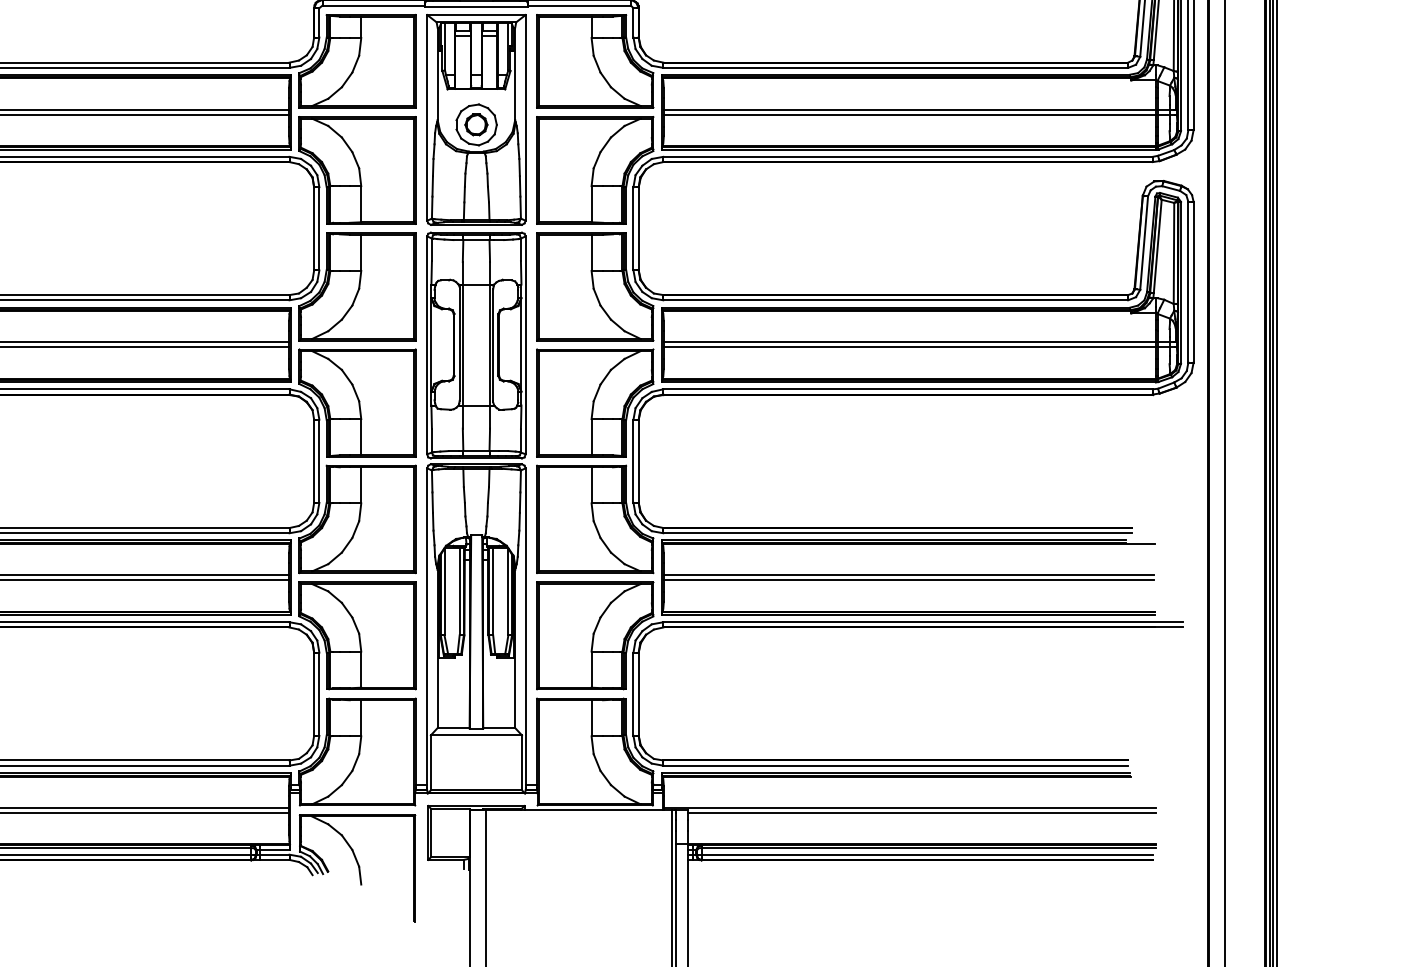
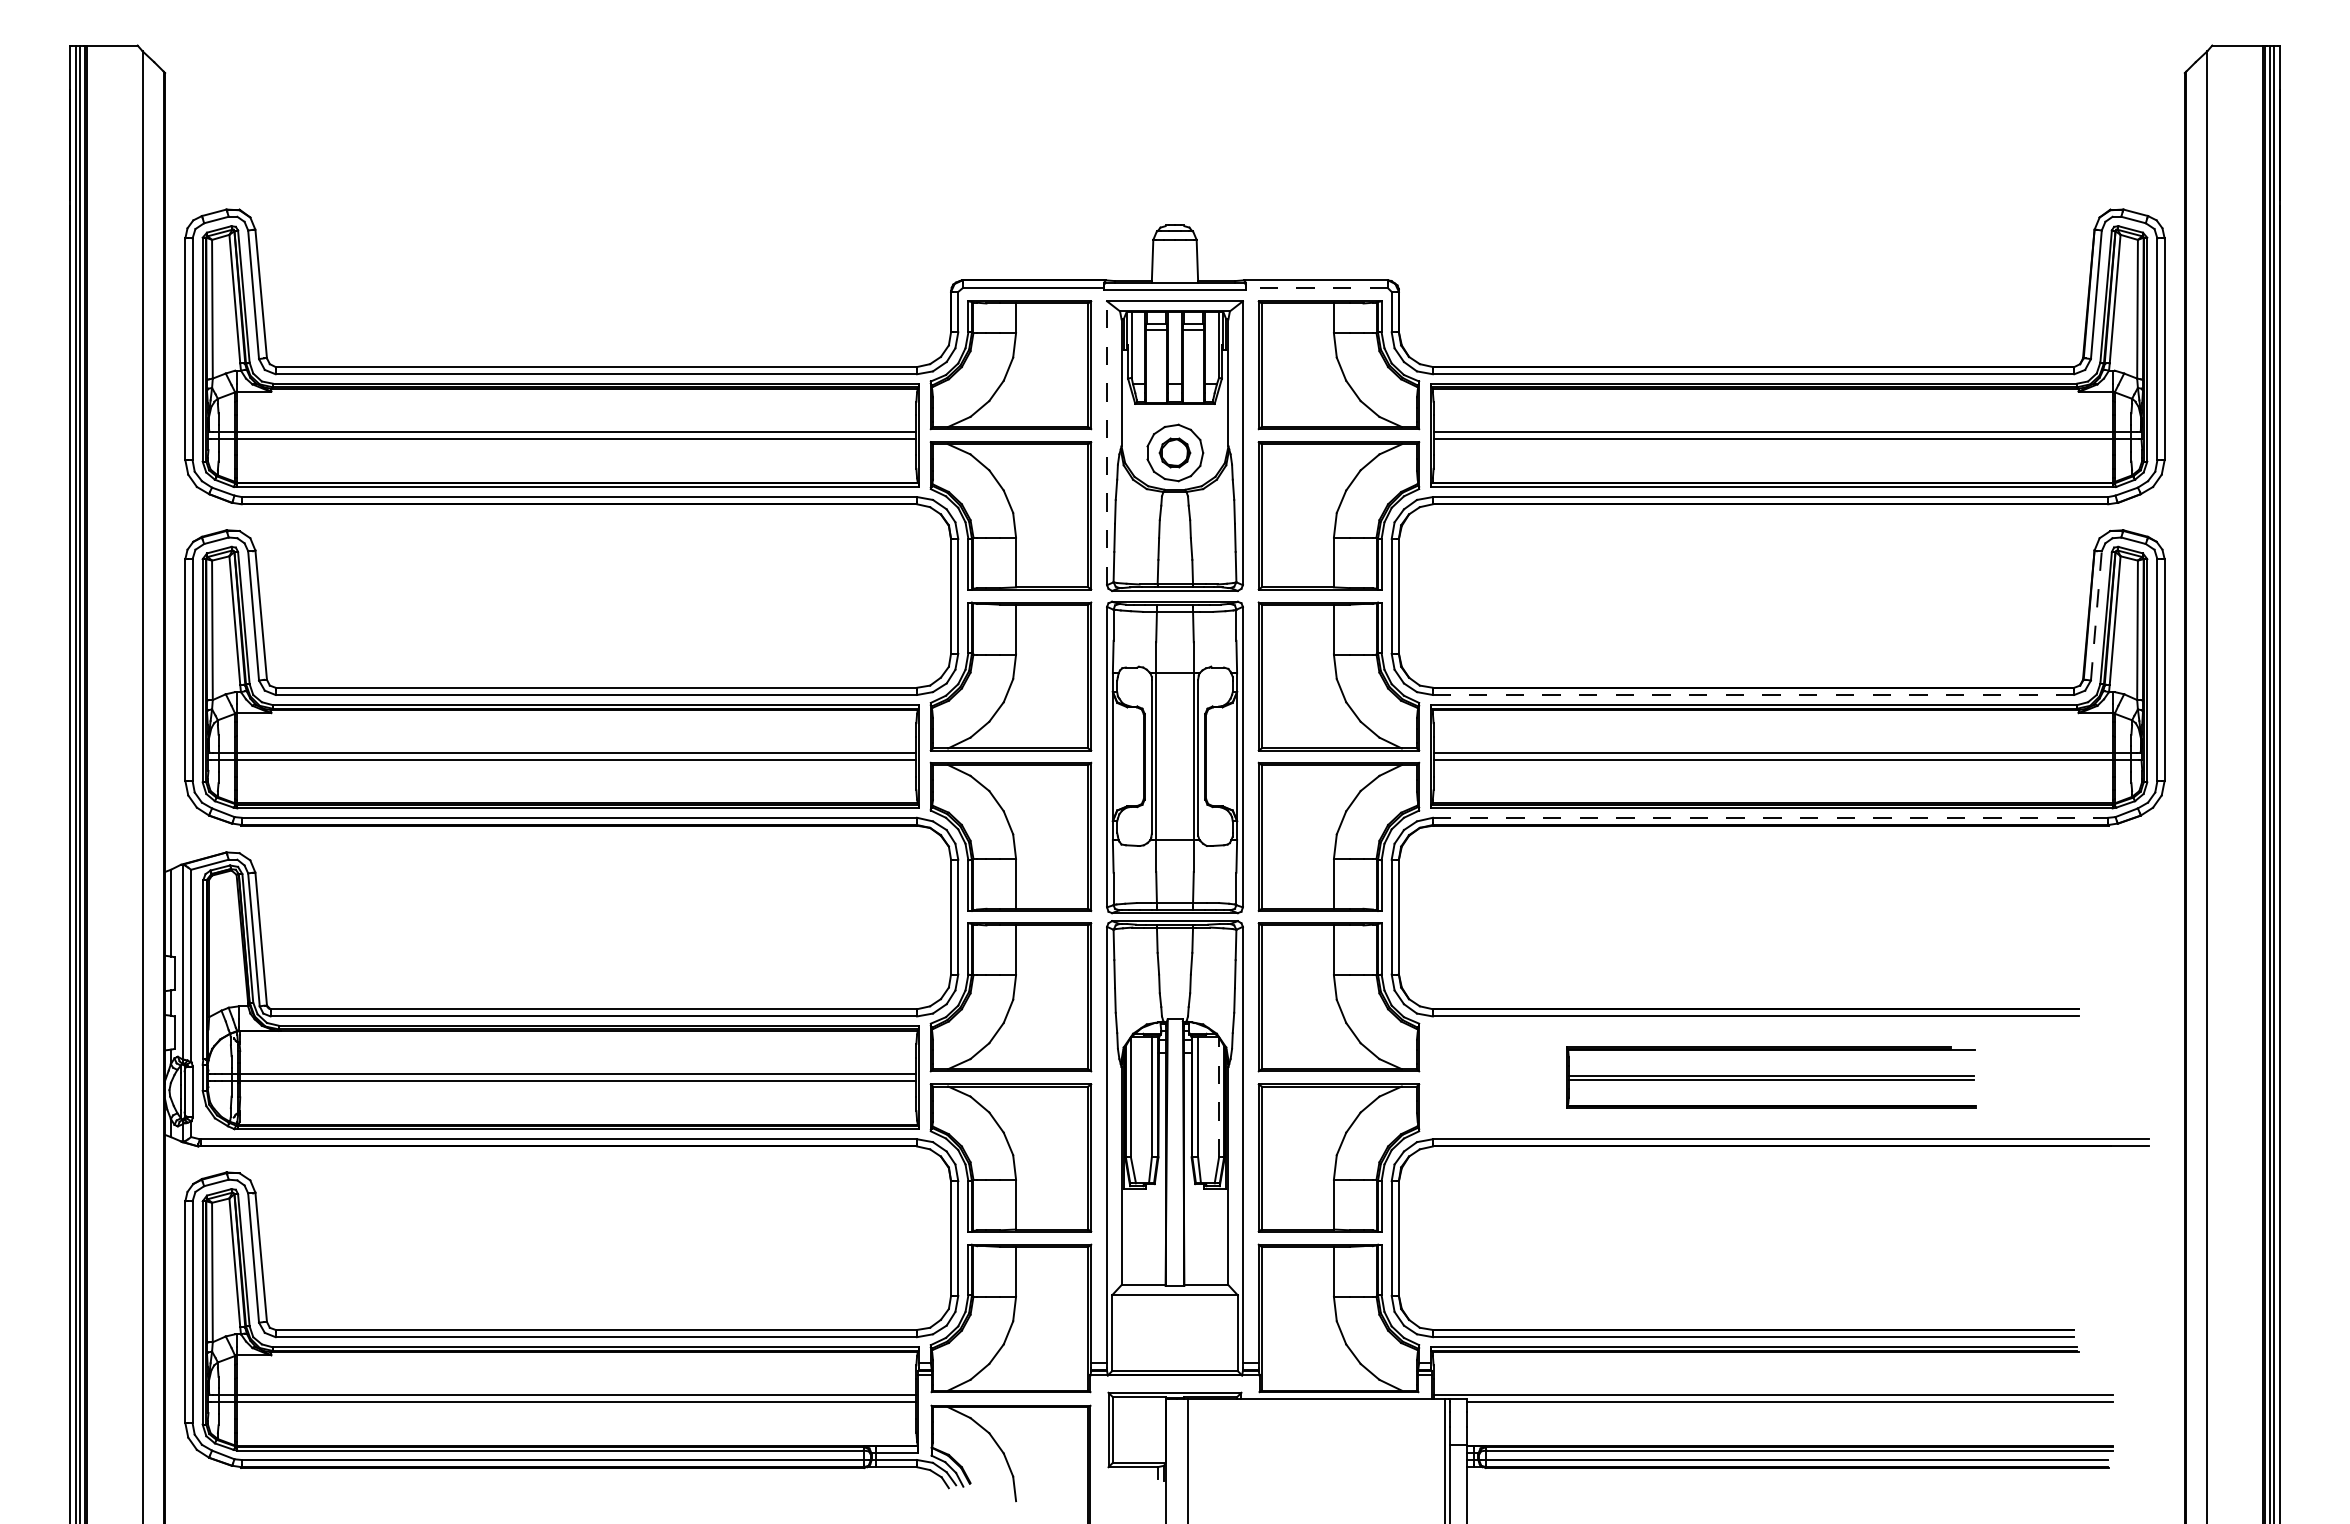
line: (578, 5) -> (1316, 288), solid -> dashed
line: (427, 118) -> (1107, 443), solid -> dashed
line: (1144, 242) -> (2096, 615), solid -> dashed
line: (895, 300) -> (1753, 695), solid -> dashed
line: (907, 389) -> (1770, 817), solid -> dashed
part: (908, 577) -> (1771, 1077), size x0.6
line: (508, 592) -> (1219, 1097), solid -> dashed

